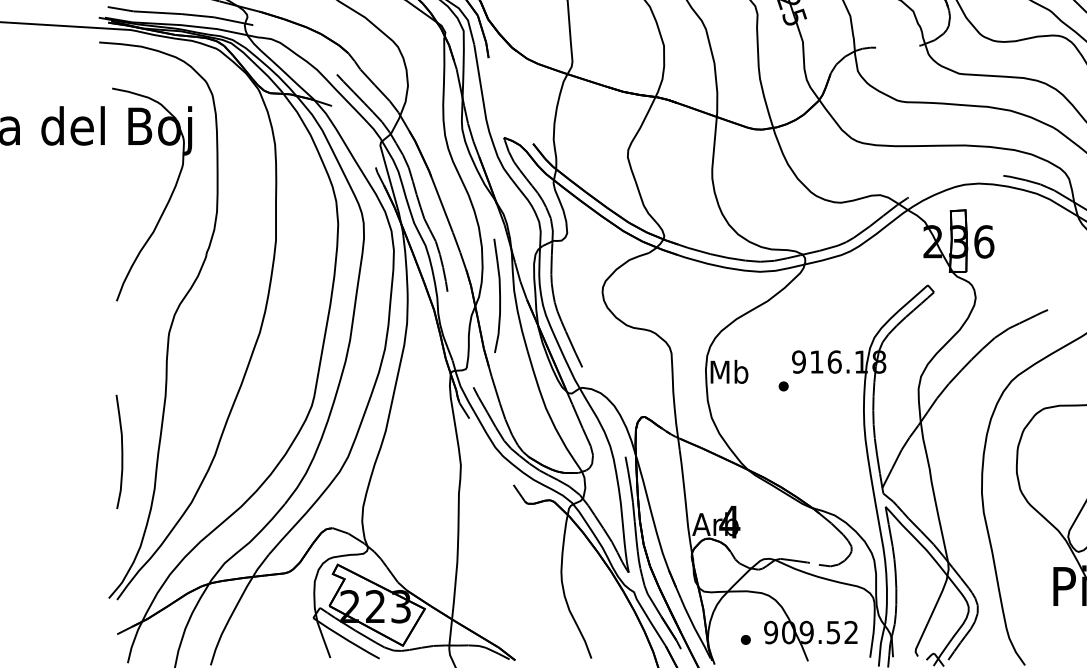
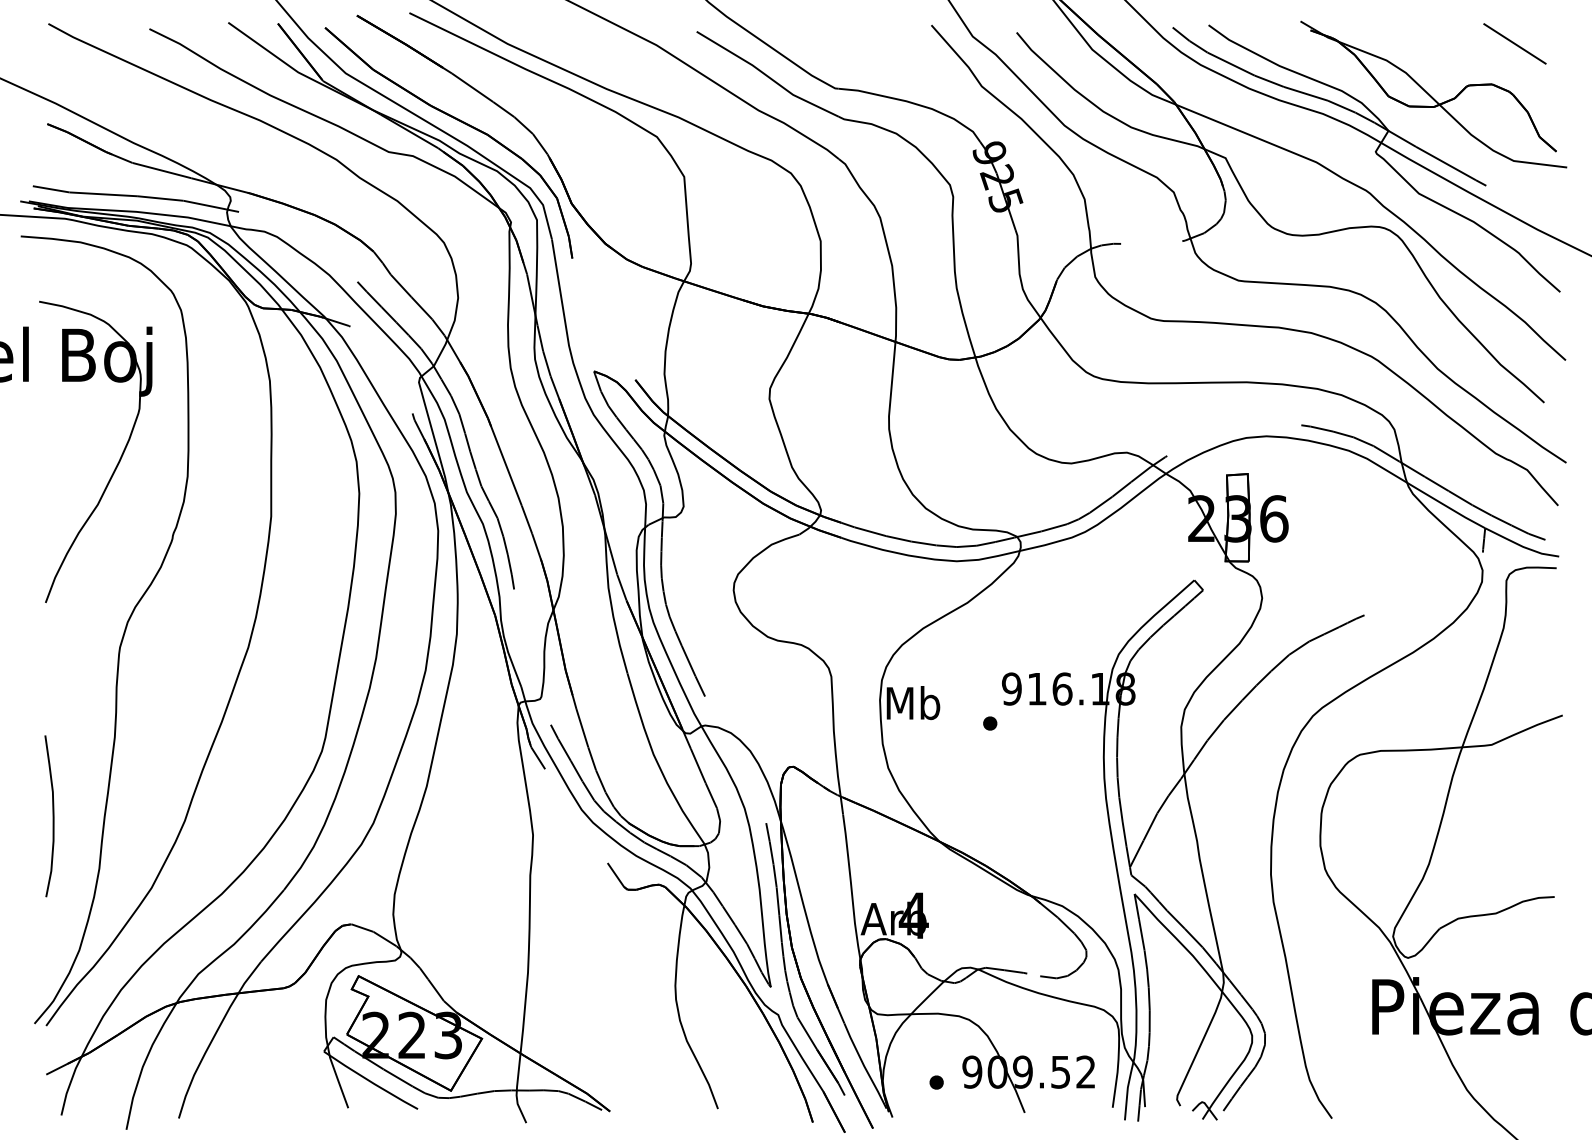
curve: (499, 296) -> (587, 595), removed

